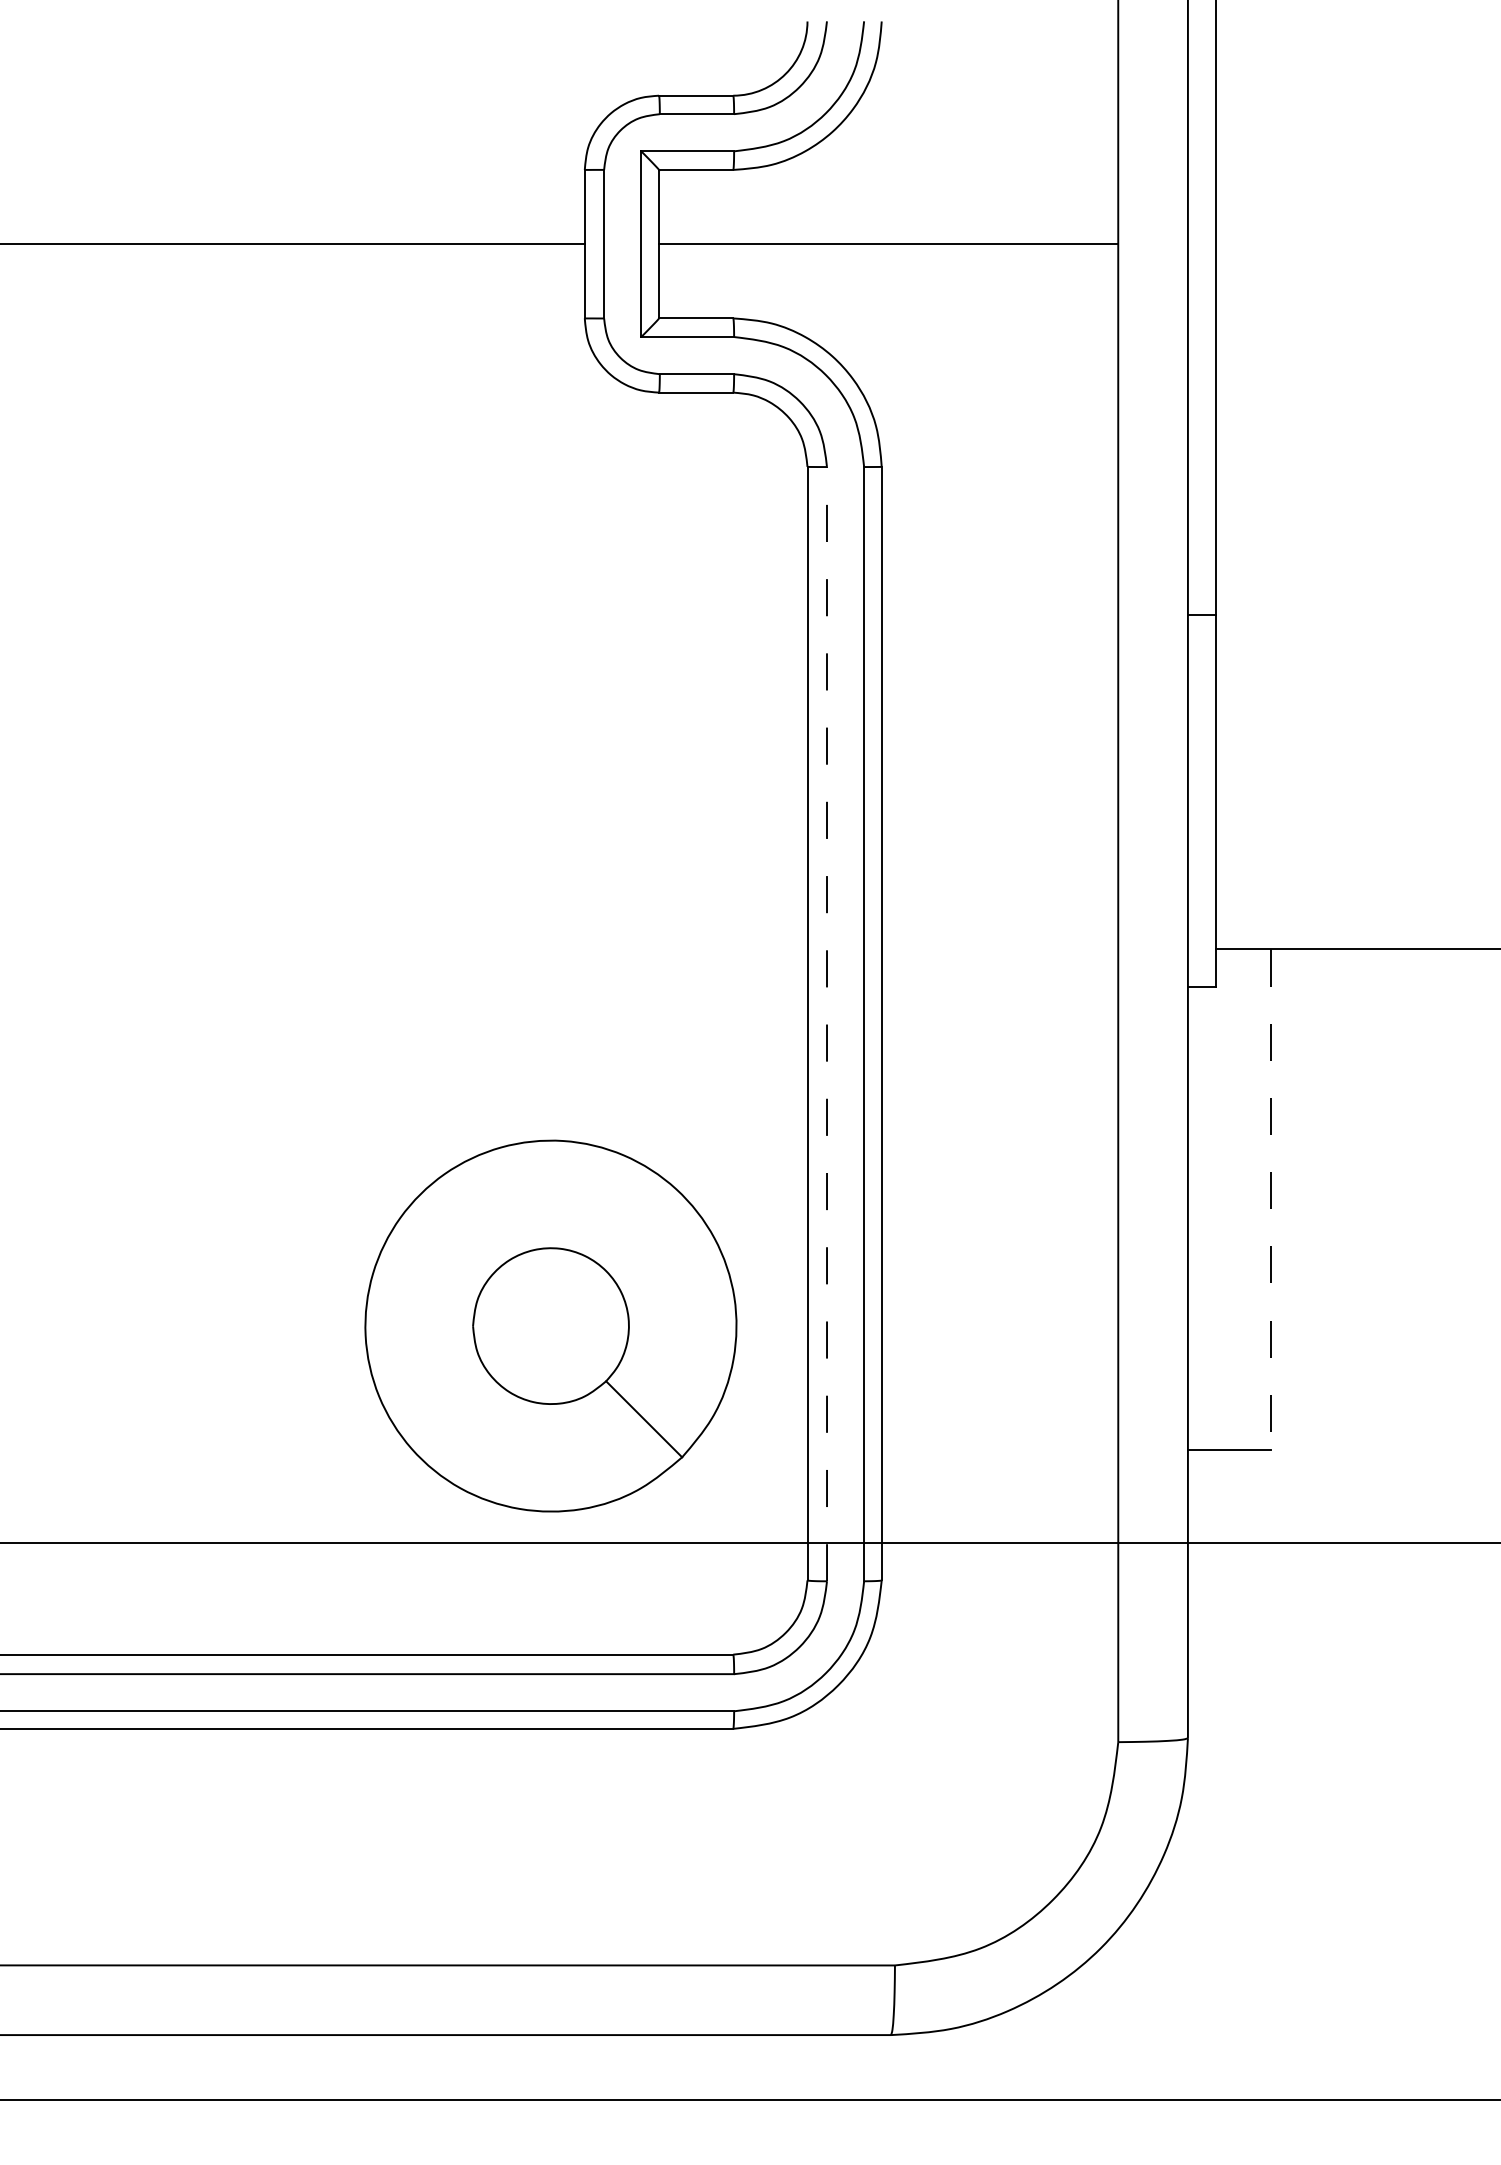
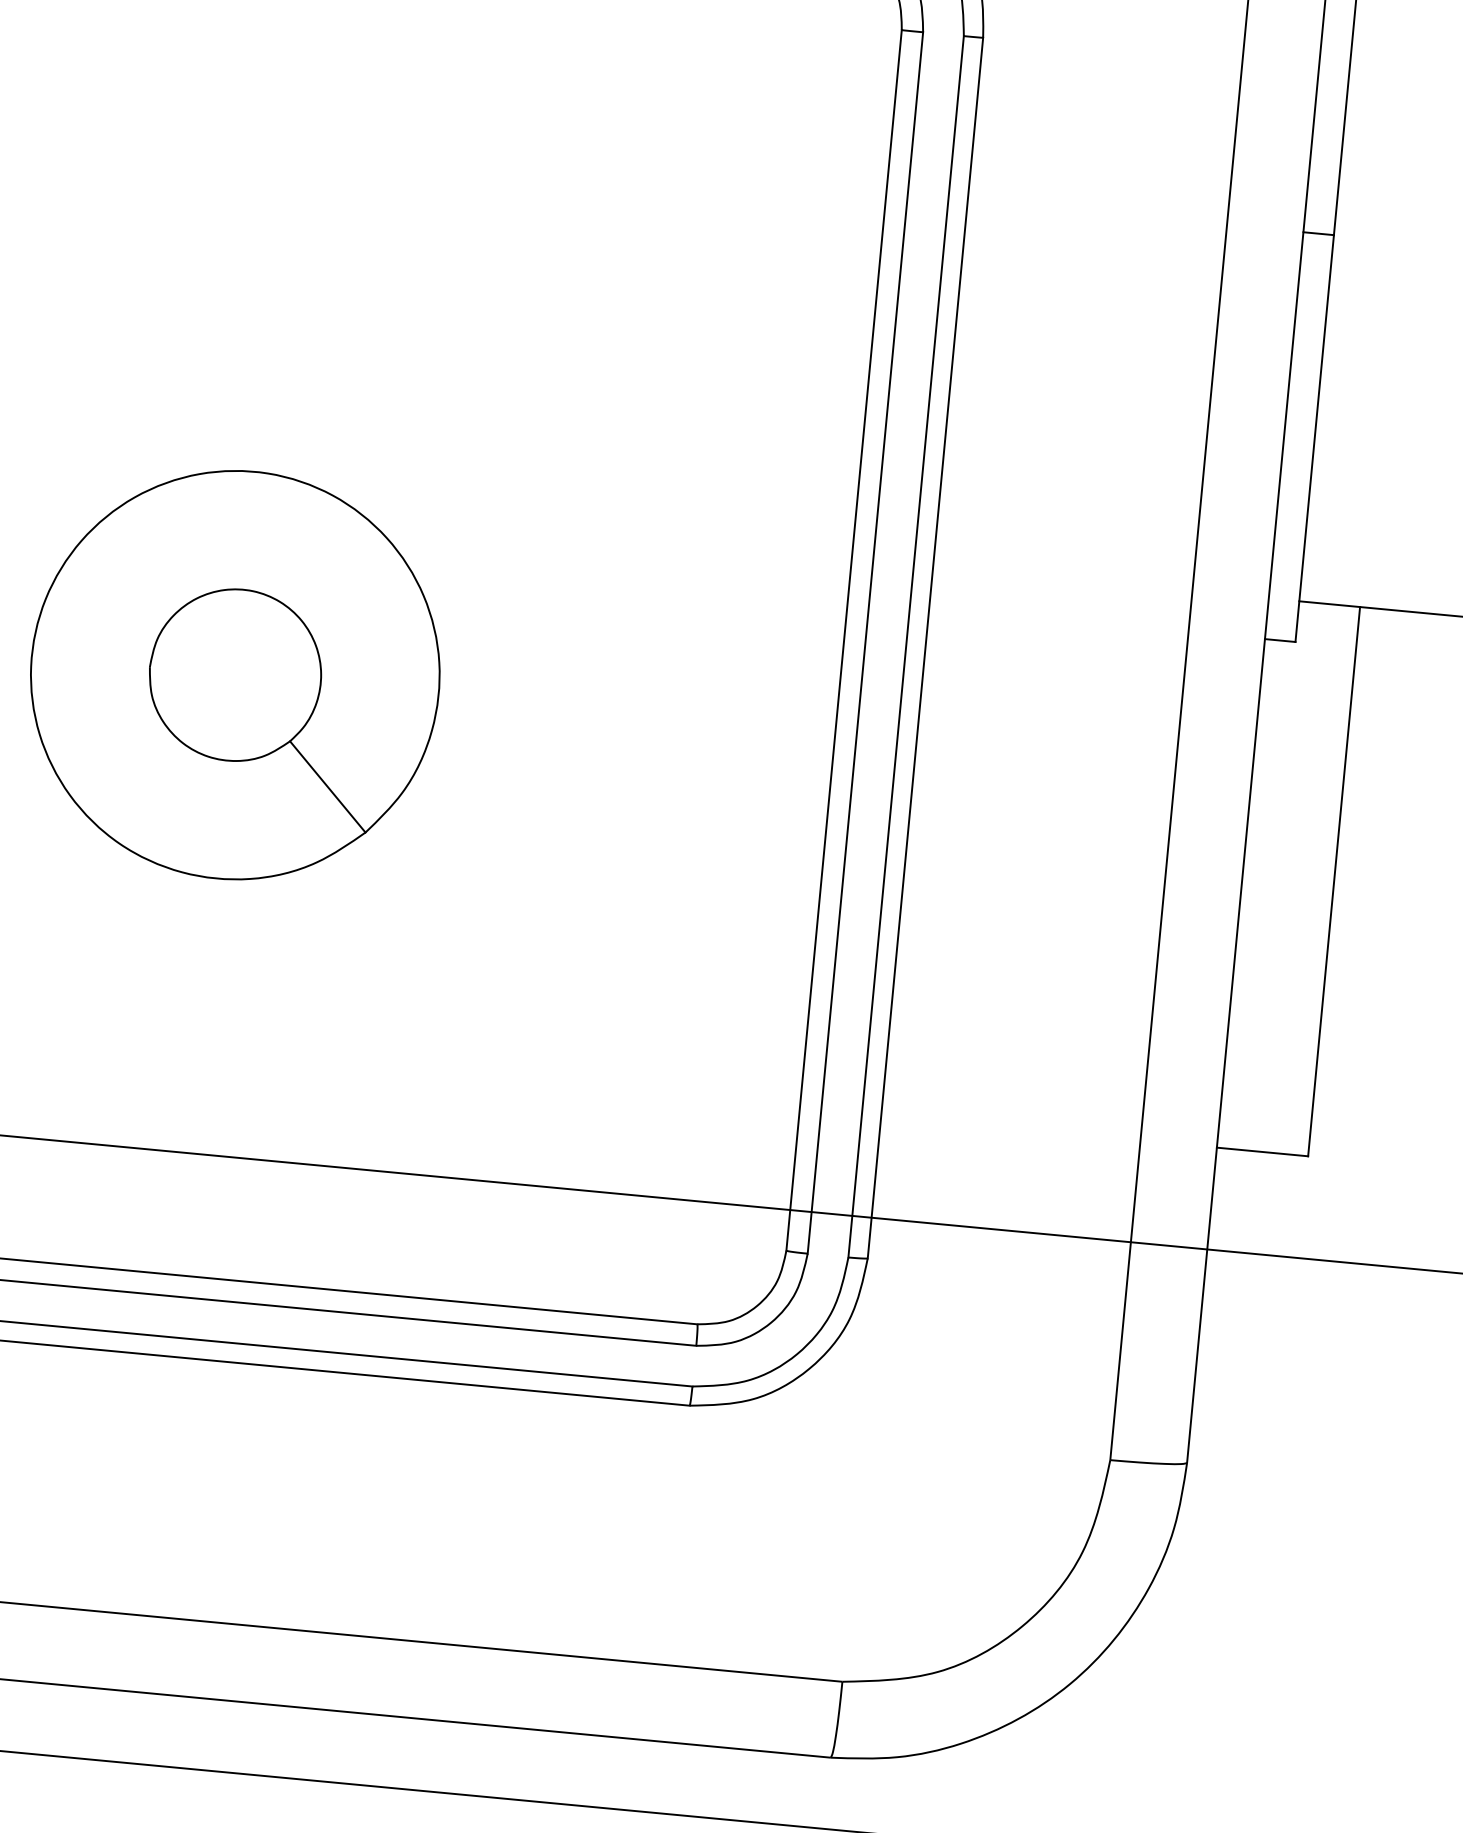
line: (827, 1023) -> (866, 642), dashed -> solid
line: (1271, 1199) -> (1334, 881), dashed -> solid
part: (550, 1325) -> (234, 674), moved

